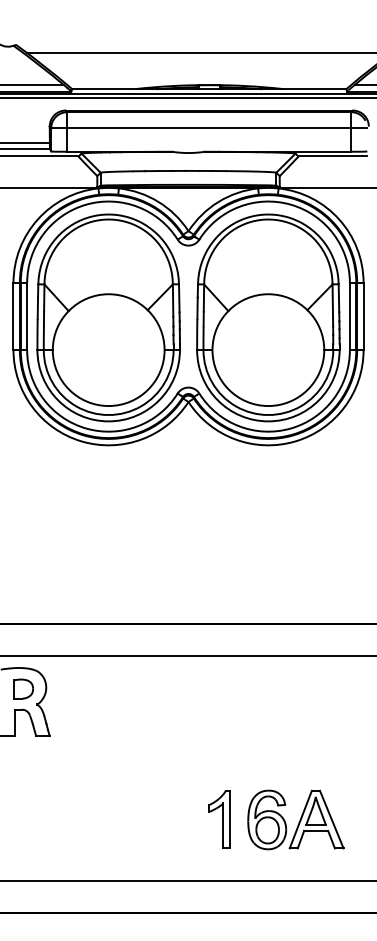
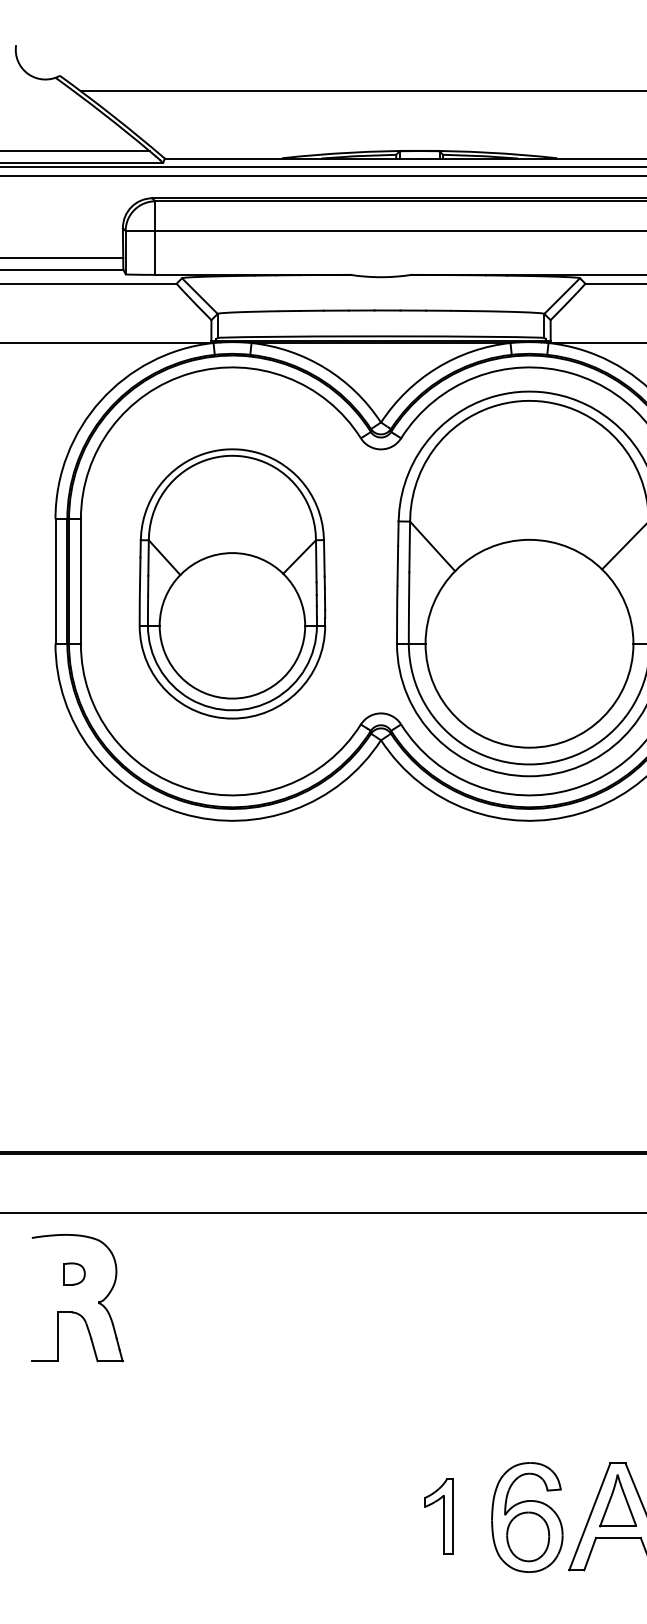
part: (108, 317) -> (232, 583), size x0.7
part: (23, 688) -> (74, 1273), size x0.6
part: (219, 819) -> (438, 1516), size x0.7

